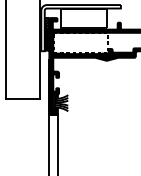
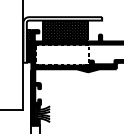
hatch: (83, 18) -> (65, 30), added

